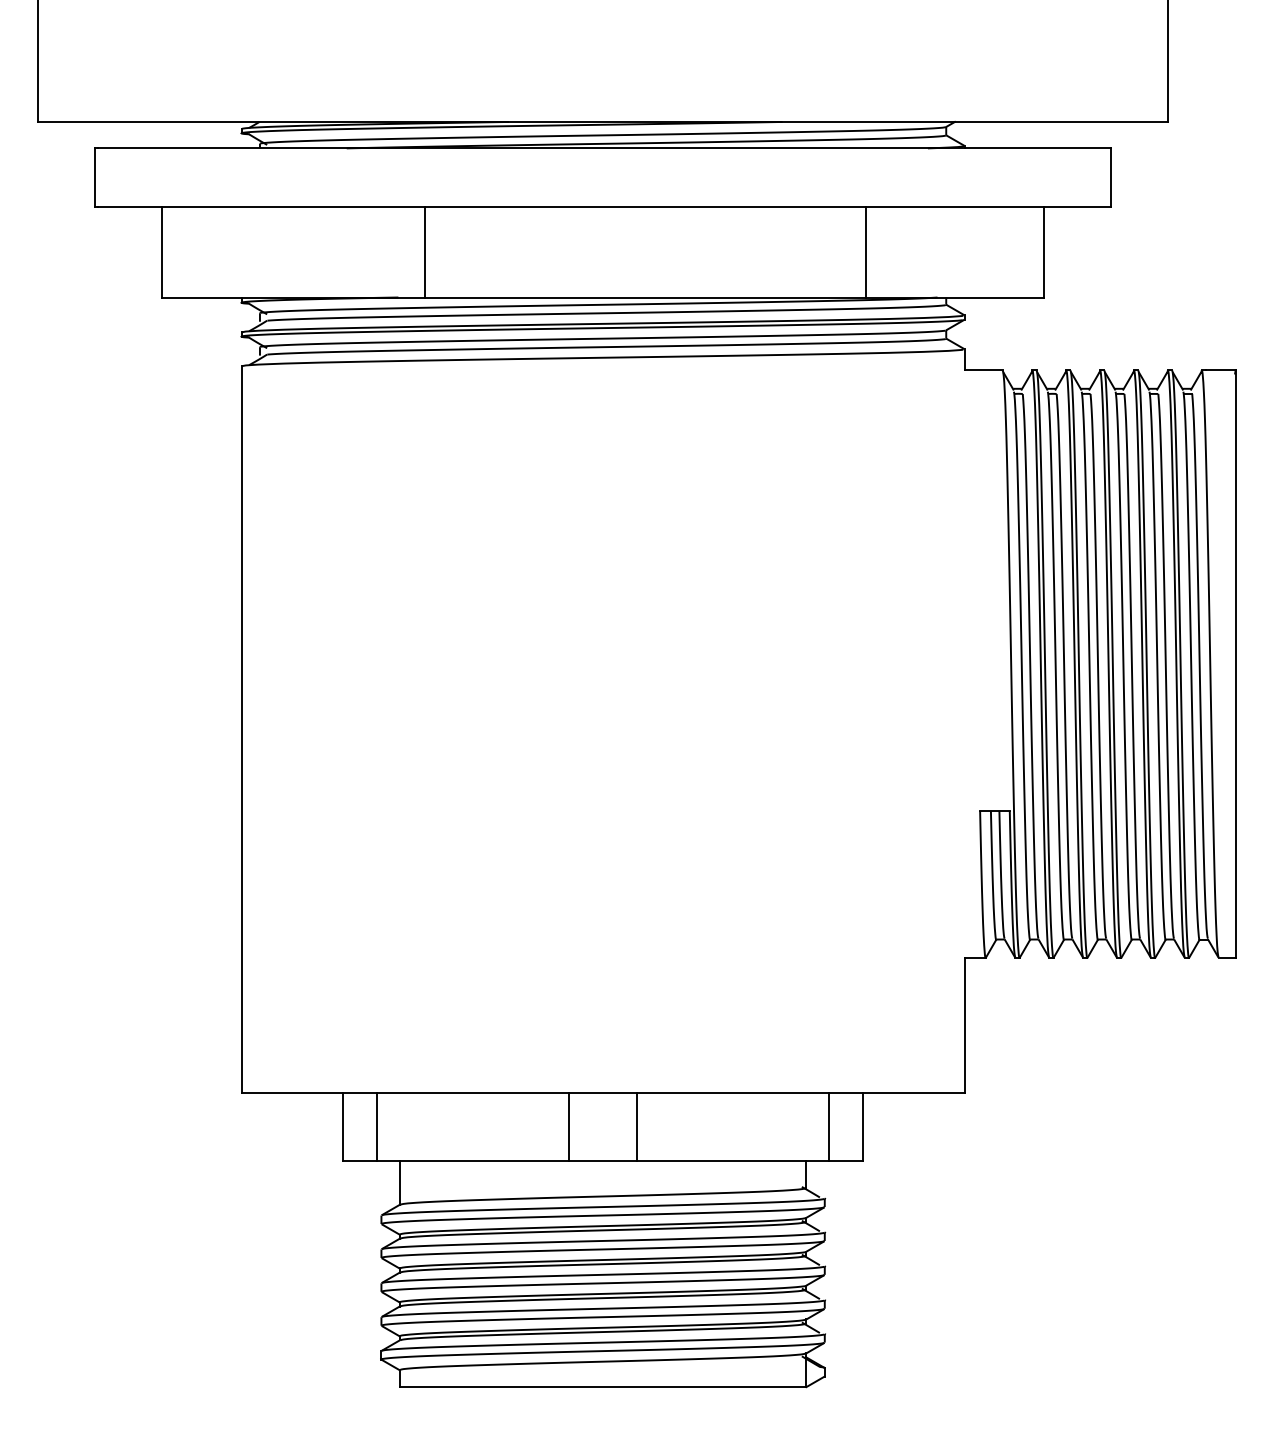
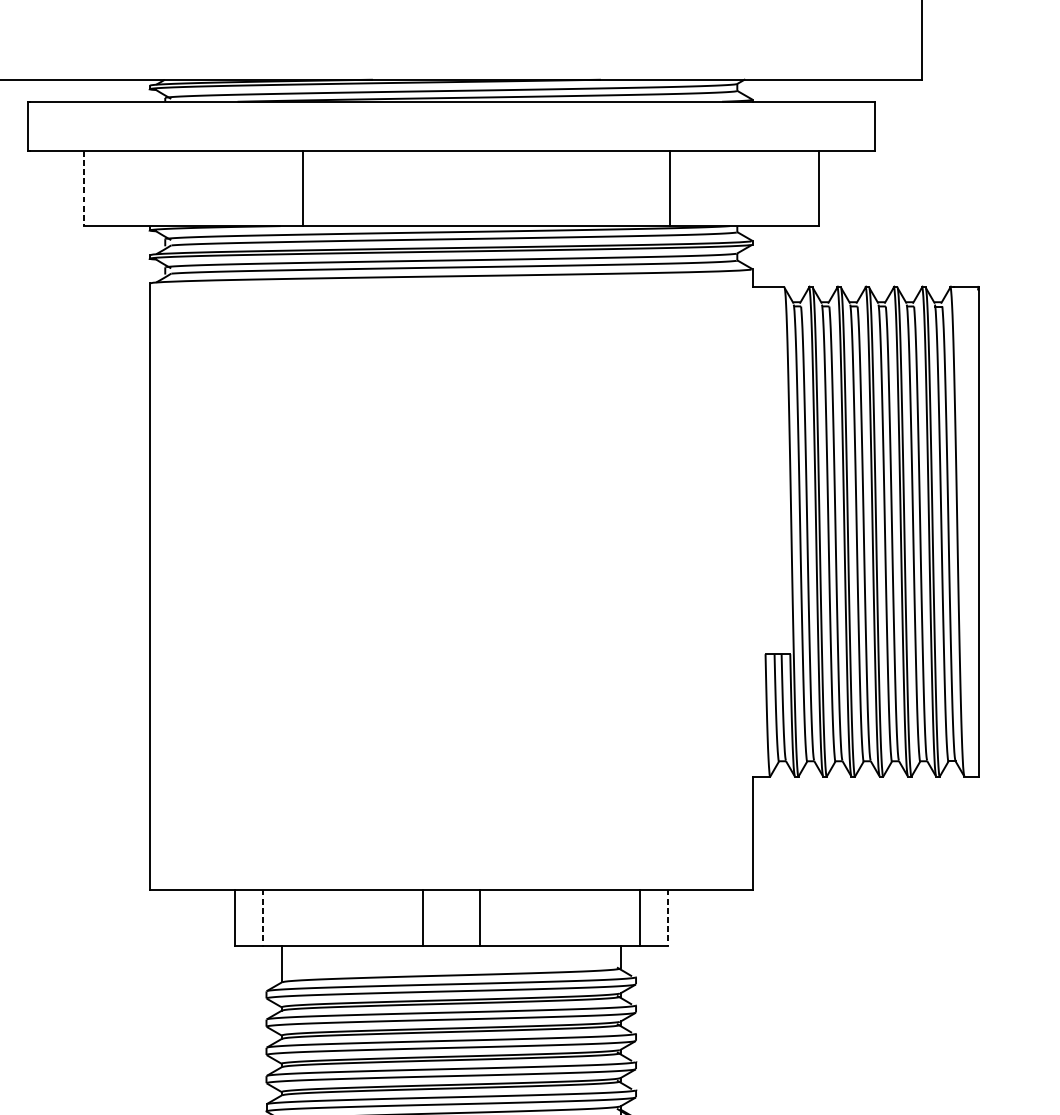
line: (162, 252) -> (83, 188), solid -> dashed
line: (377, 1127) -> (263, 917), solid -> dashed
line: (862, 1127) -> (667, 917), solid -> dashed

